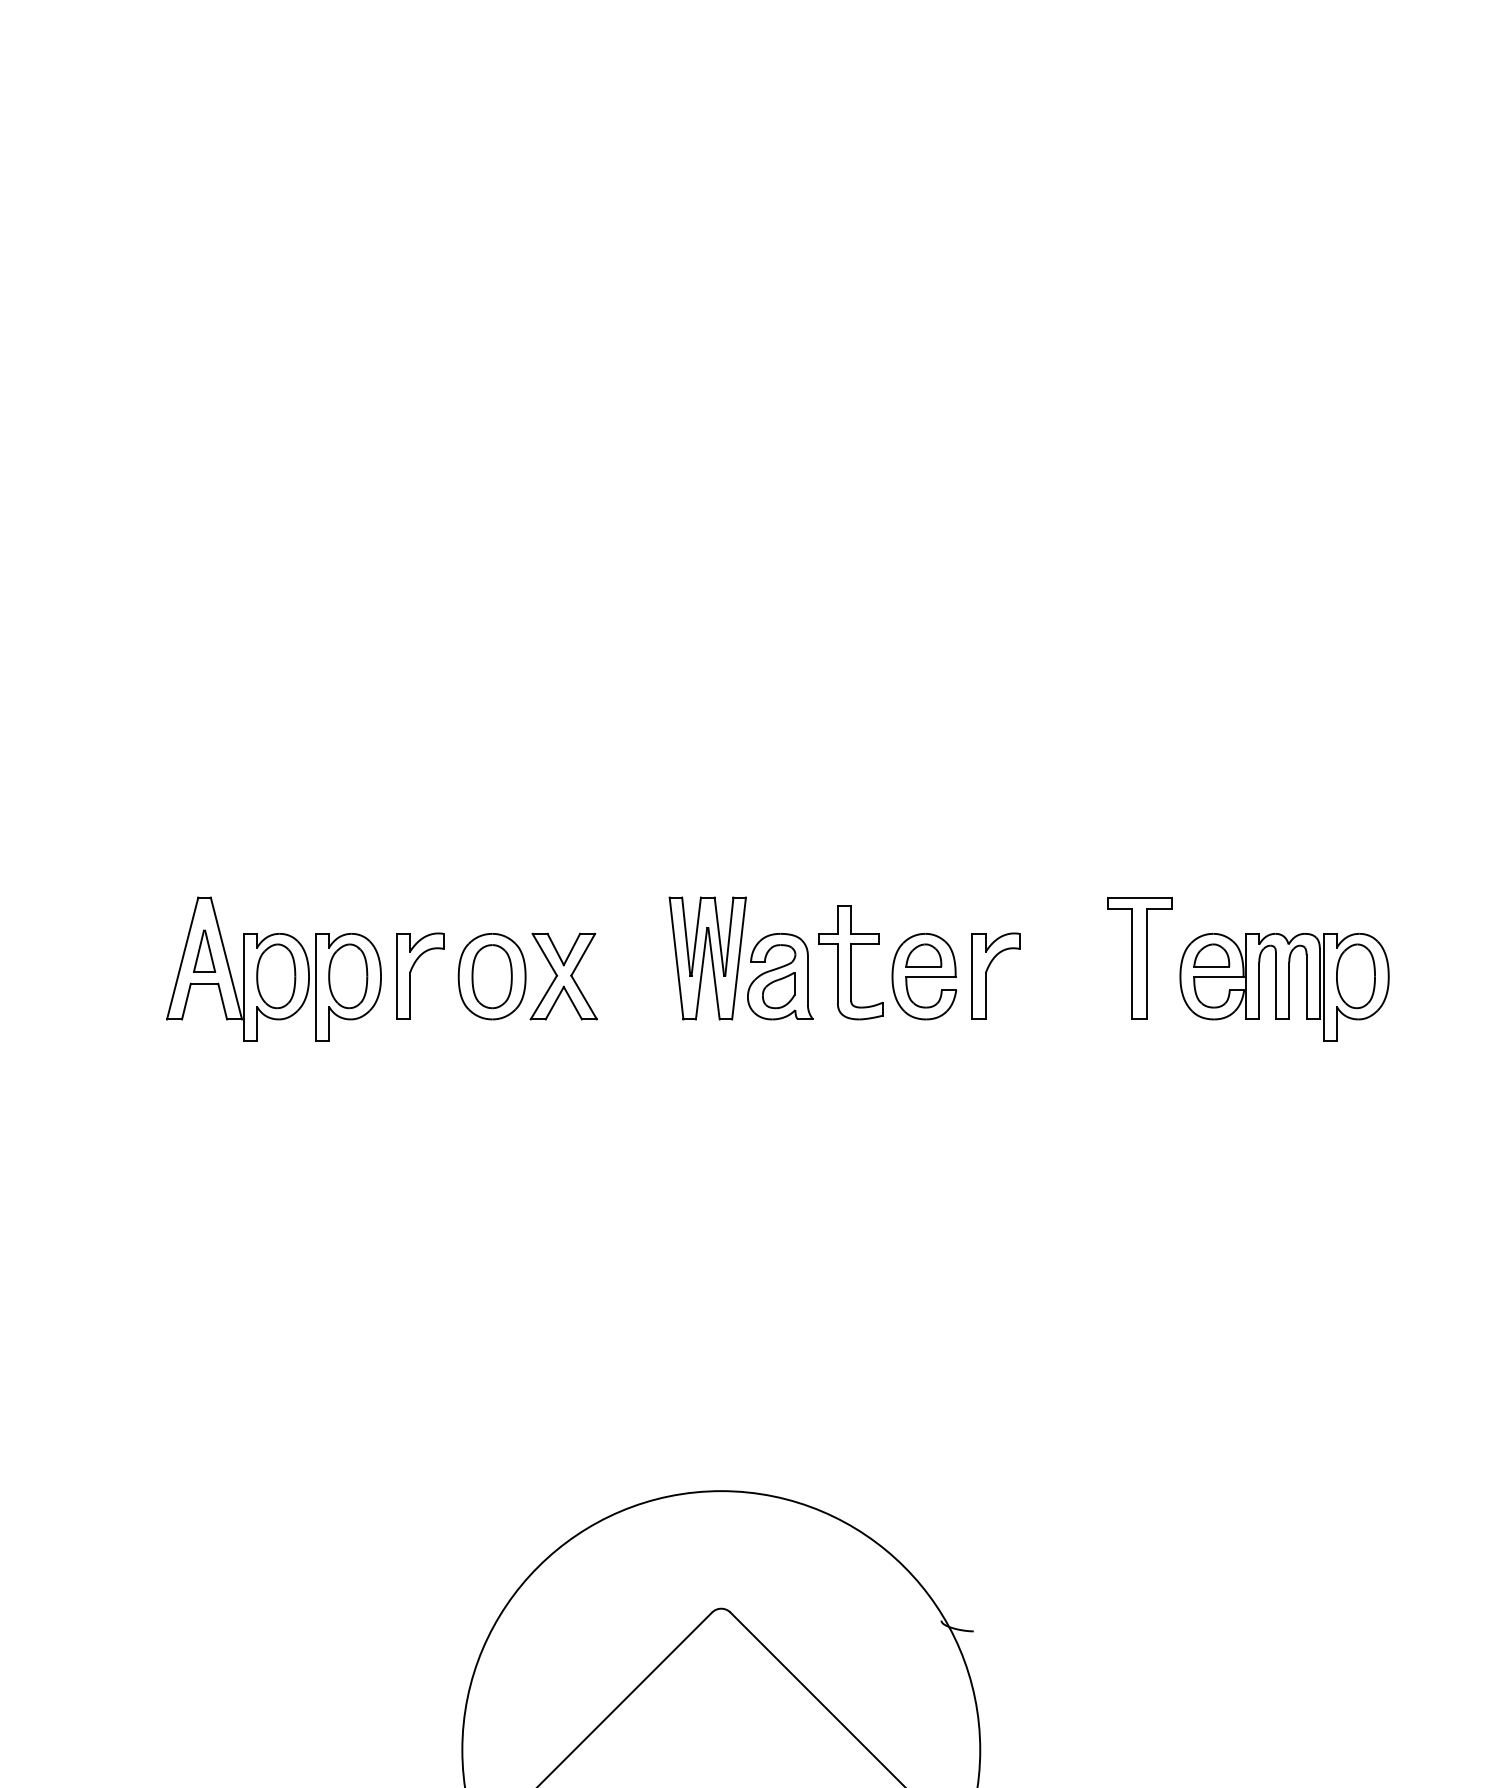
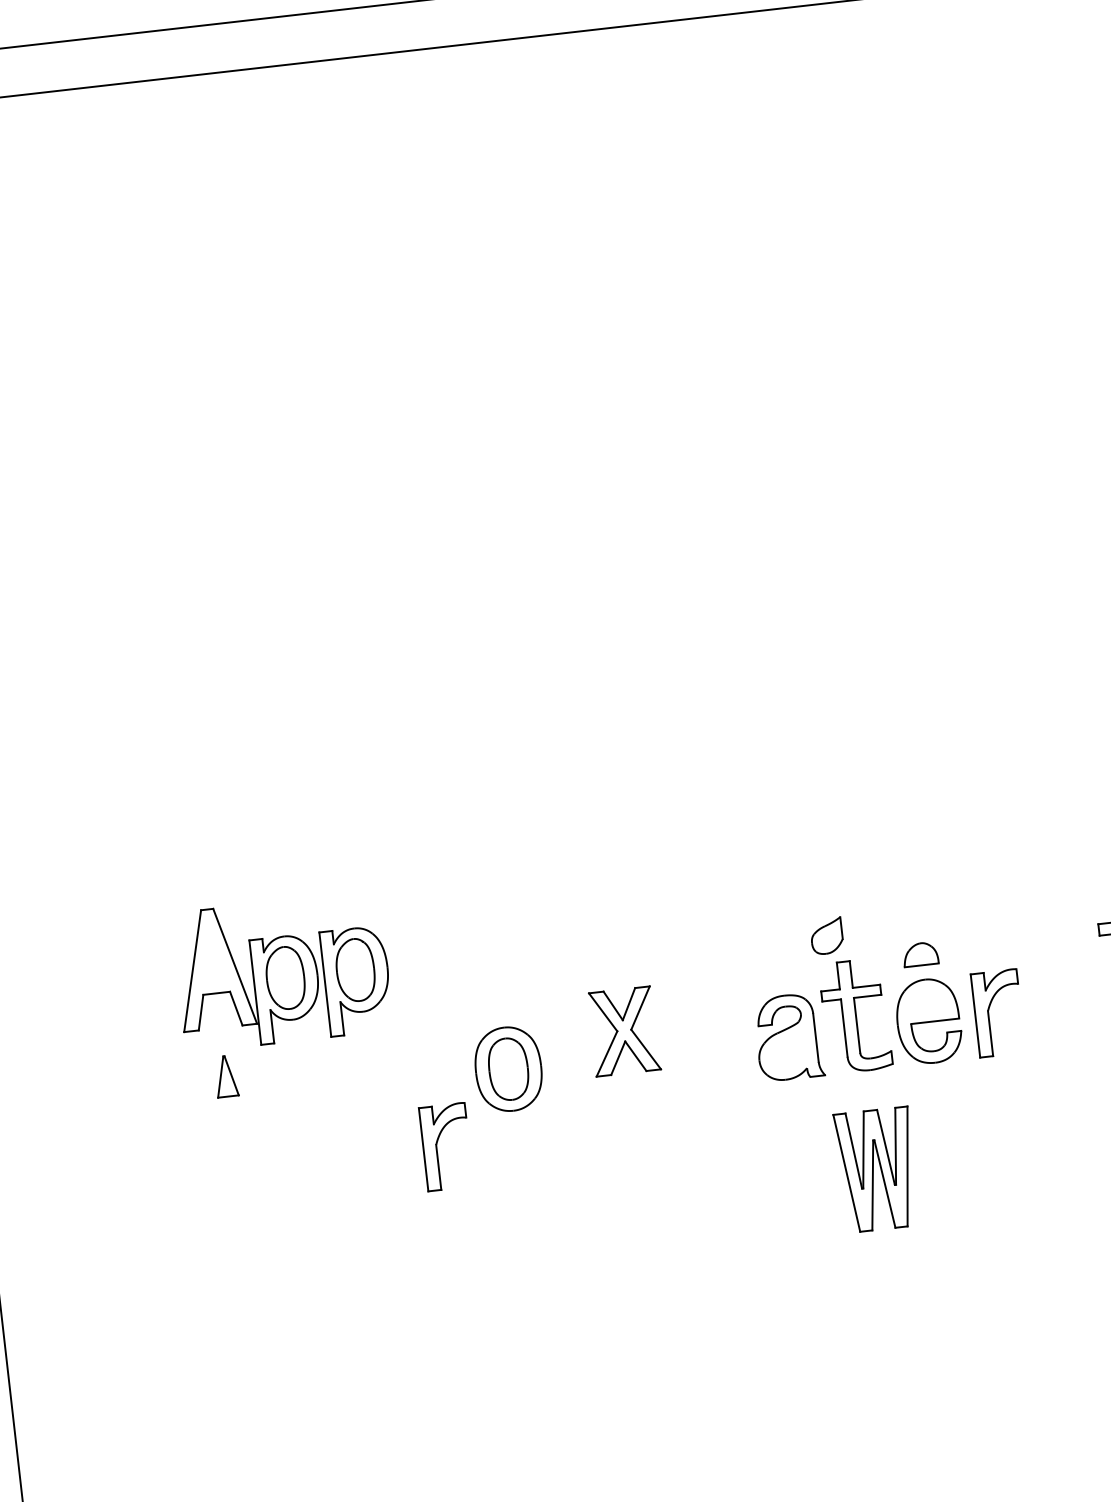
part: (923, 955) -> (920, 954), moved
part: (707, 958) -> (876, 1169), moved
part: (273, 968) -> (282, 970), moved
part: (411, 972) -> (437, 1144), moved
part: (563, 976) -> (623, 1031), moved
part: (778, 990) -> (826, 936), moved

